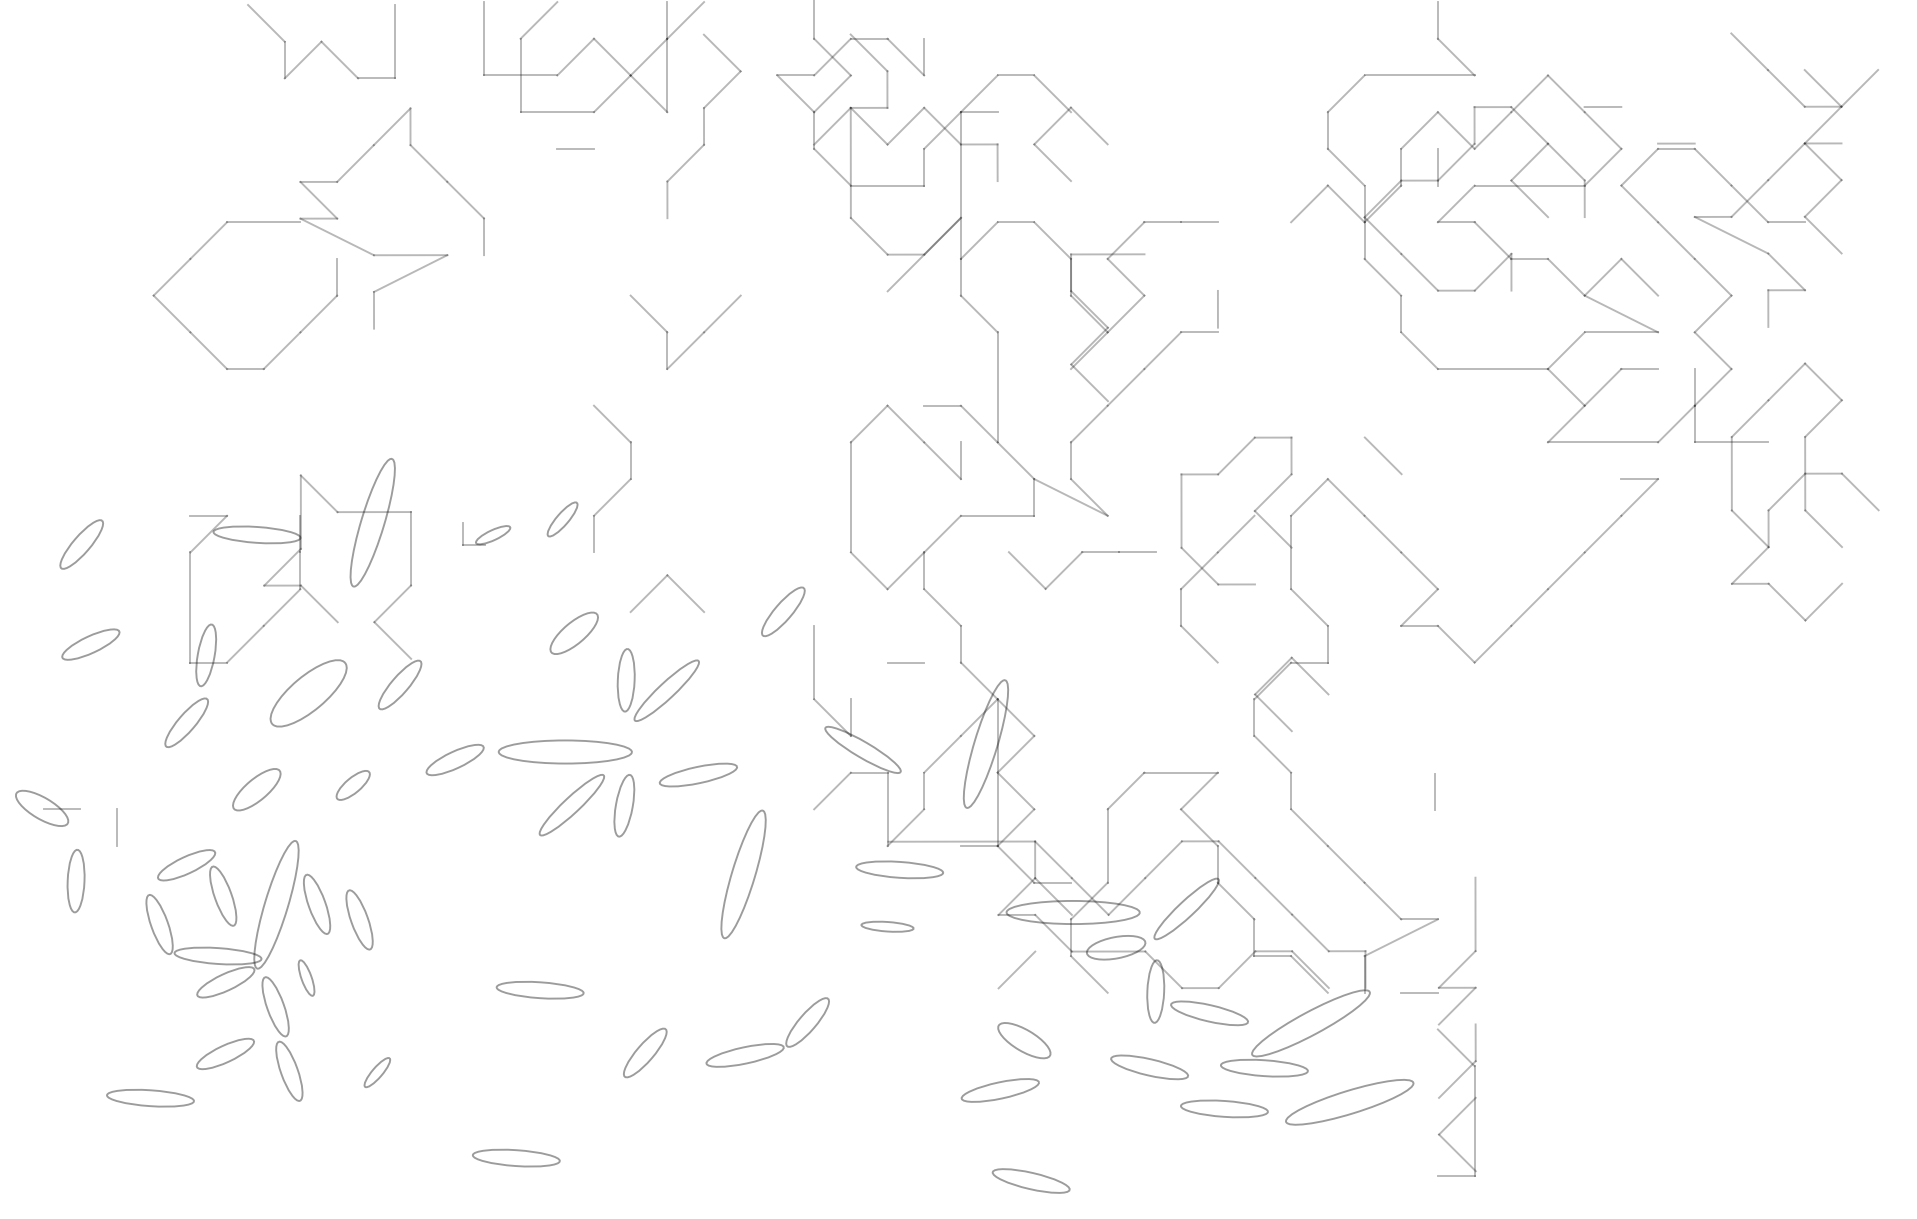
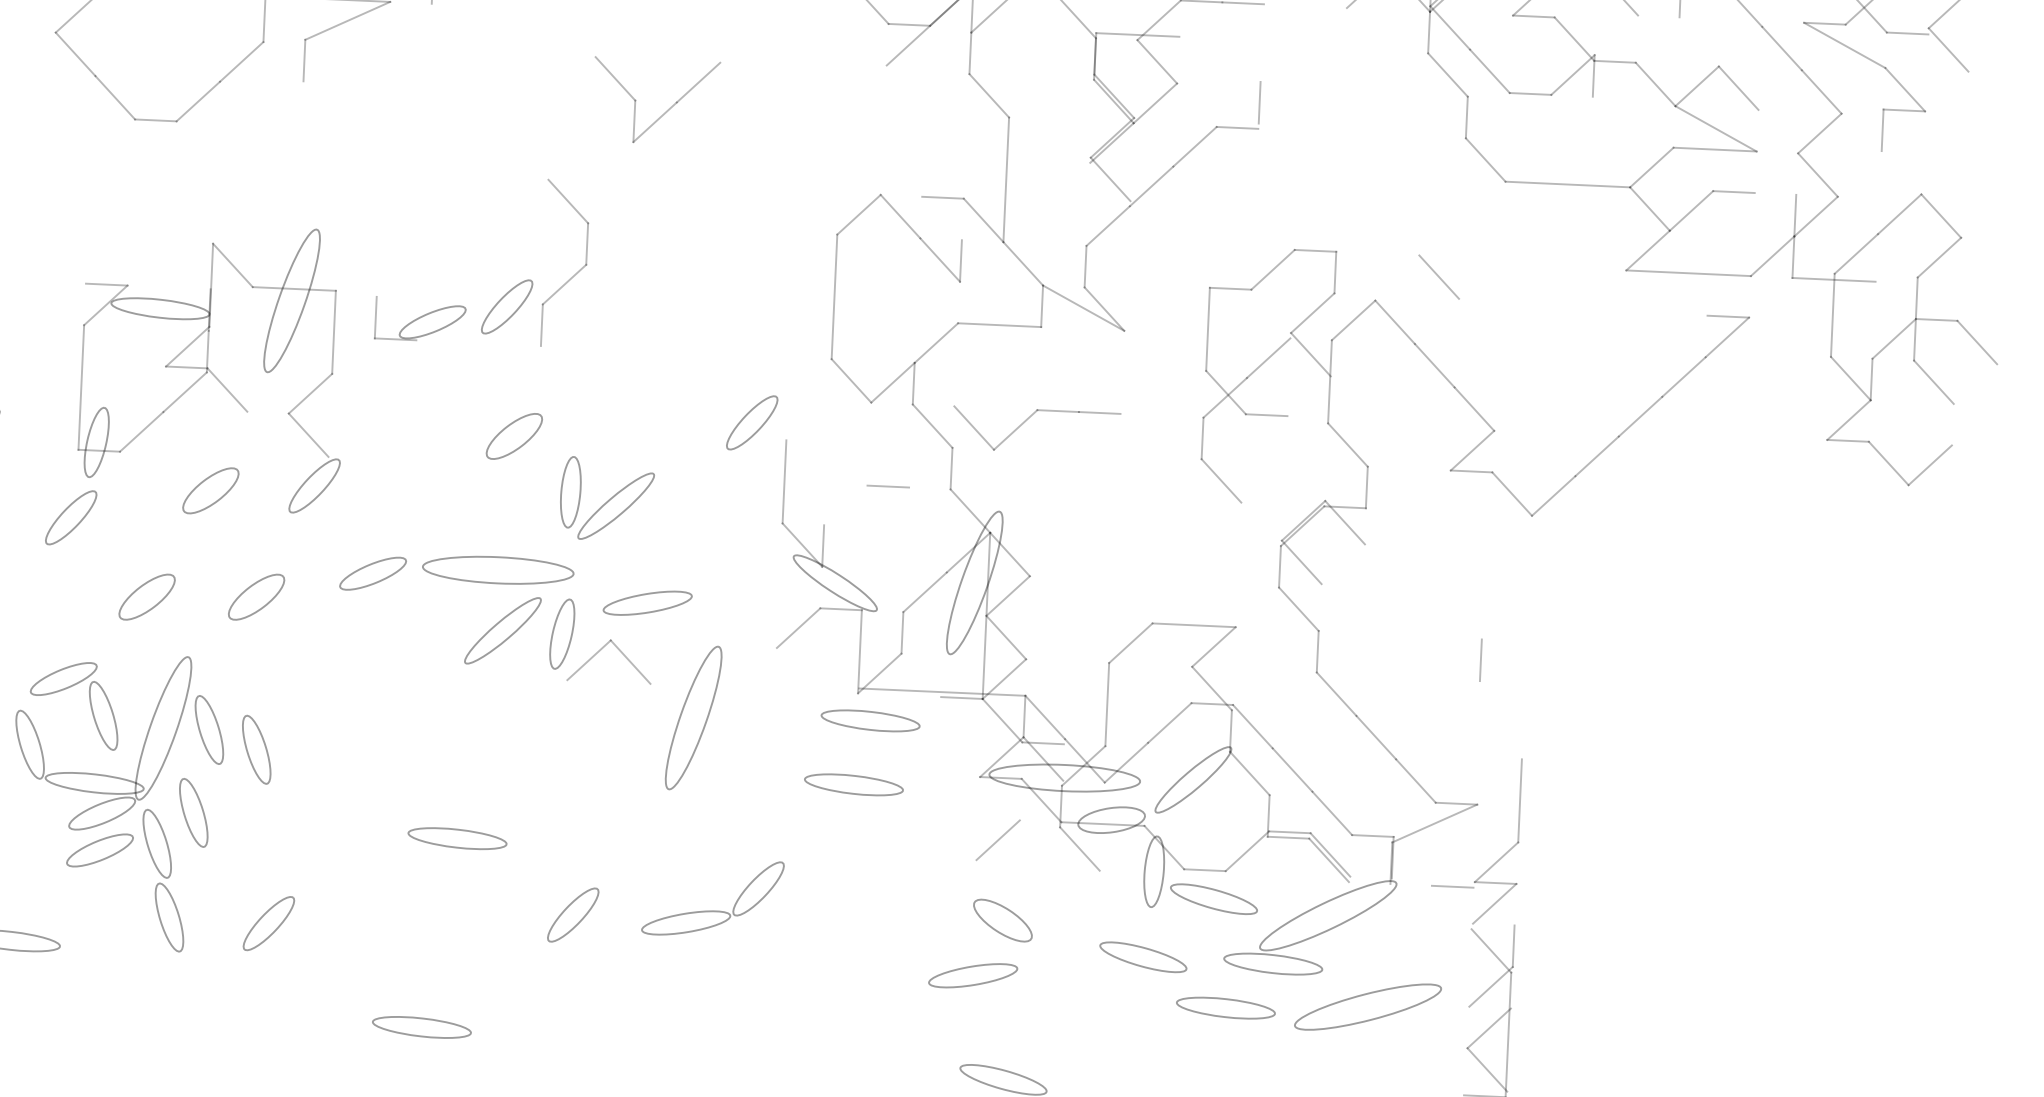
part: (562, 519) -> (507, 307), size x1.43
part: (486, 533) -> (420, 318), size x1.67
part: (1073, 561) -> (1026, 420), moved
part: (659, 584) -> (601, 650), moved
part: (308, 693) -> (210, 490), size x0.62
part: (352, 785) -> (255, 597), size x1.43
part: (887, 926) -> (853, 784), size x1.67
part: (306, 977) -> (193, 812), size x1.67
part: (225, 1053) -> (100, 849), moved
part: (377, 1072) -> (269, 923), size x1.67

